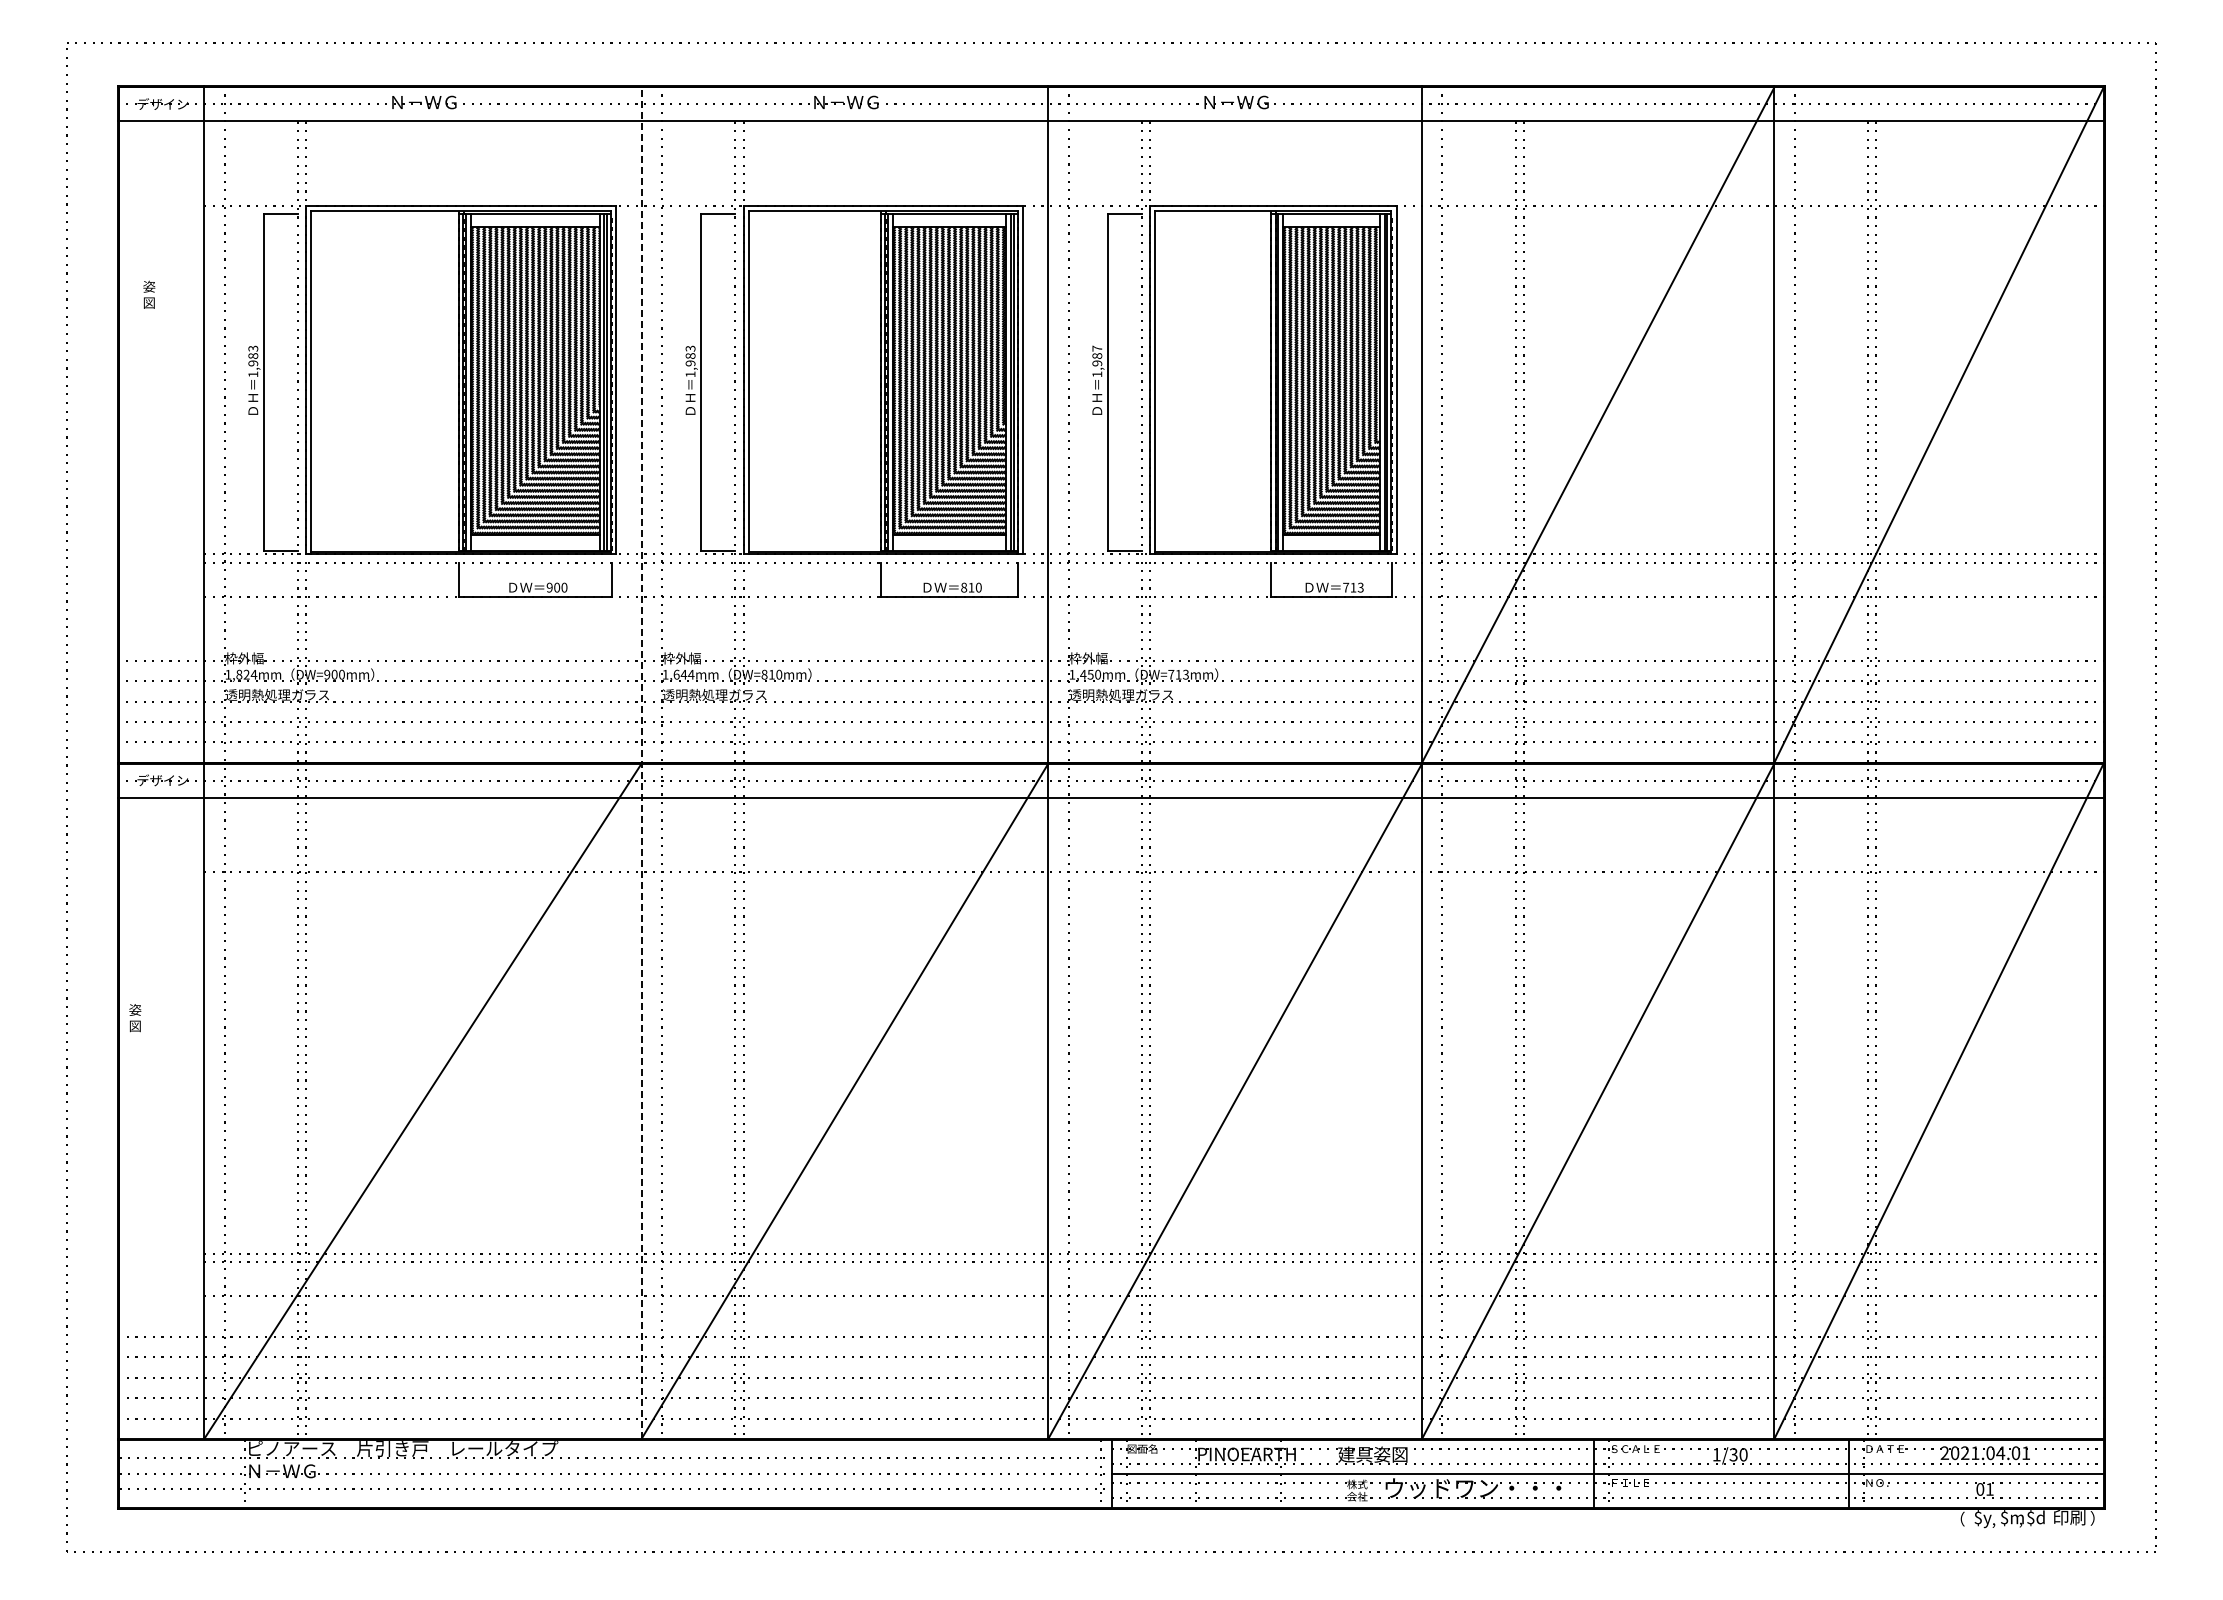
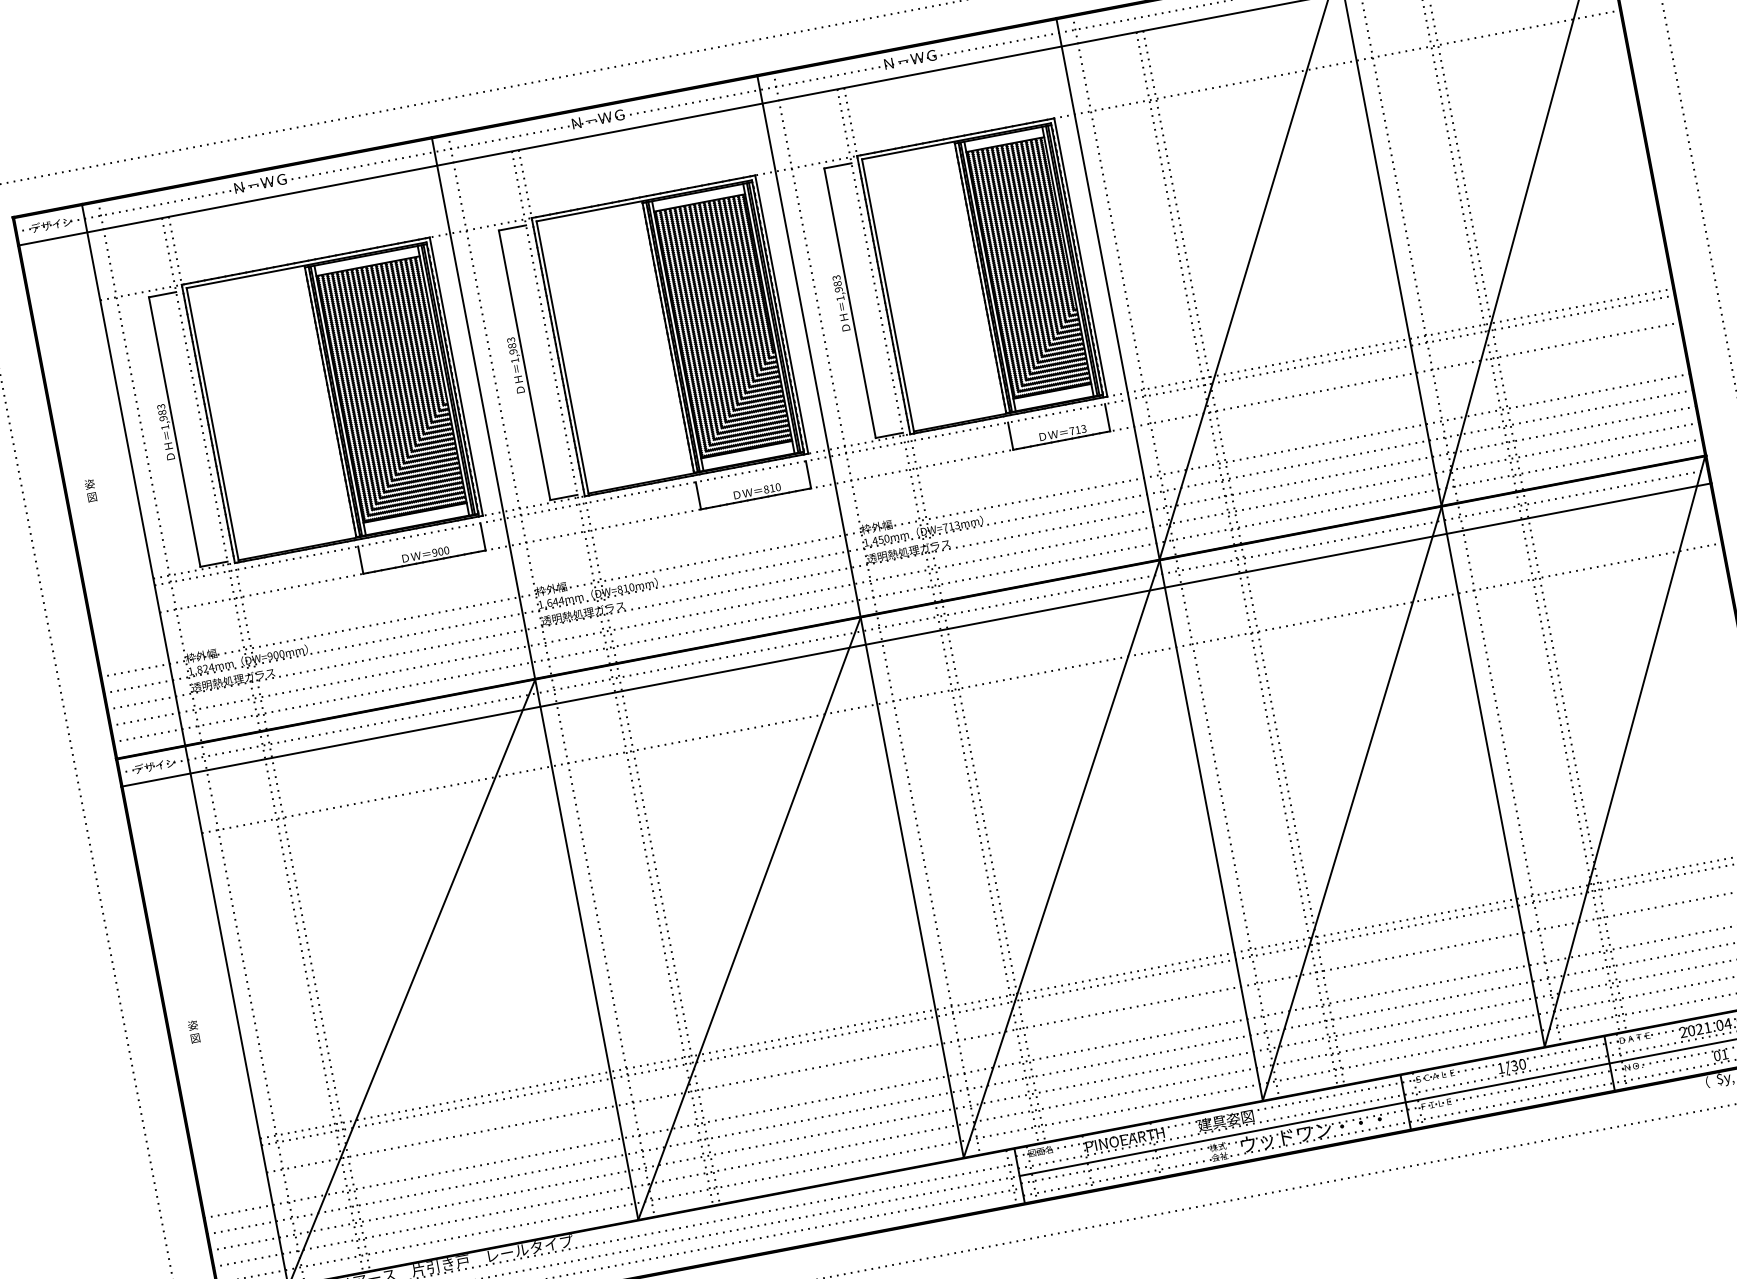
text: (149, 294) -> (91, 490), moved
text: (1097, 348) -> (836, 277), 1,987 -> 1,983
line: (641, 762) -> (535, 678), dashed -> solid
text: (135, 1018) -> (194, 1032), moved

